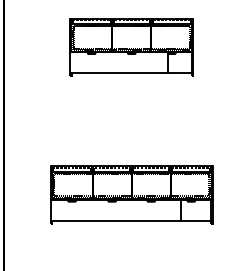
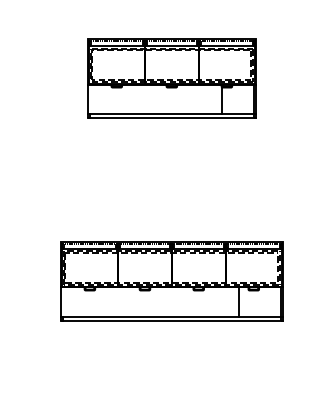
line: (131, 76) -> (171, 118), added
line: (131, 223) -> (171, 320), added

